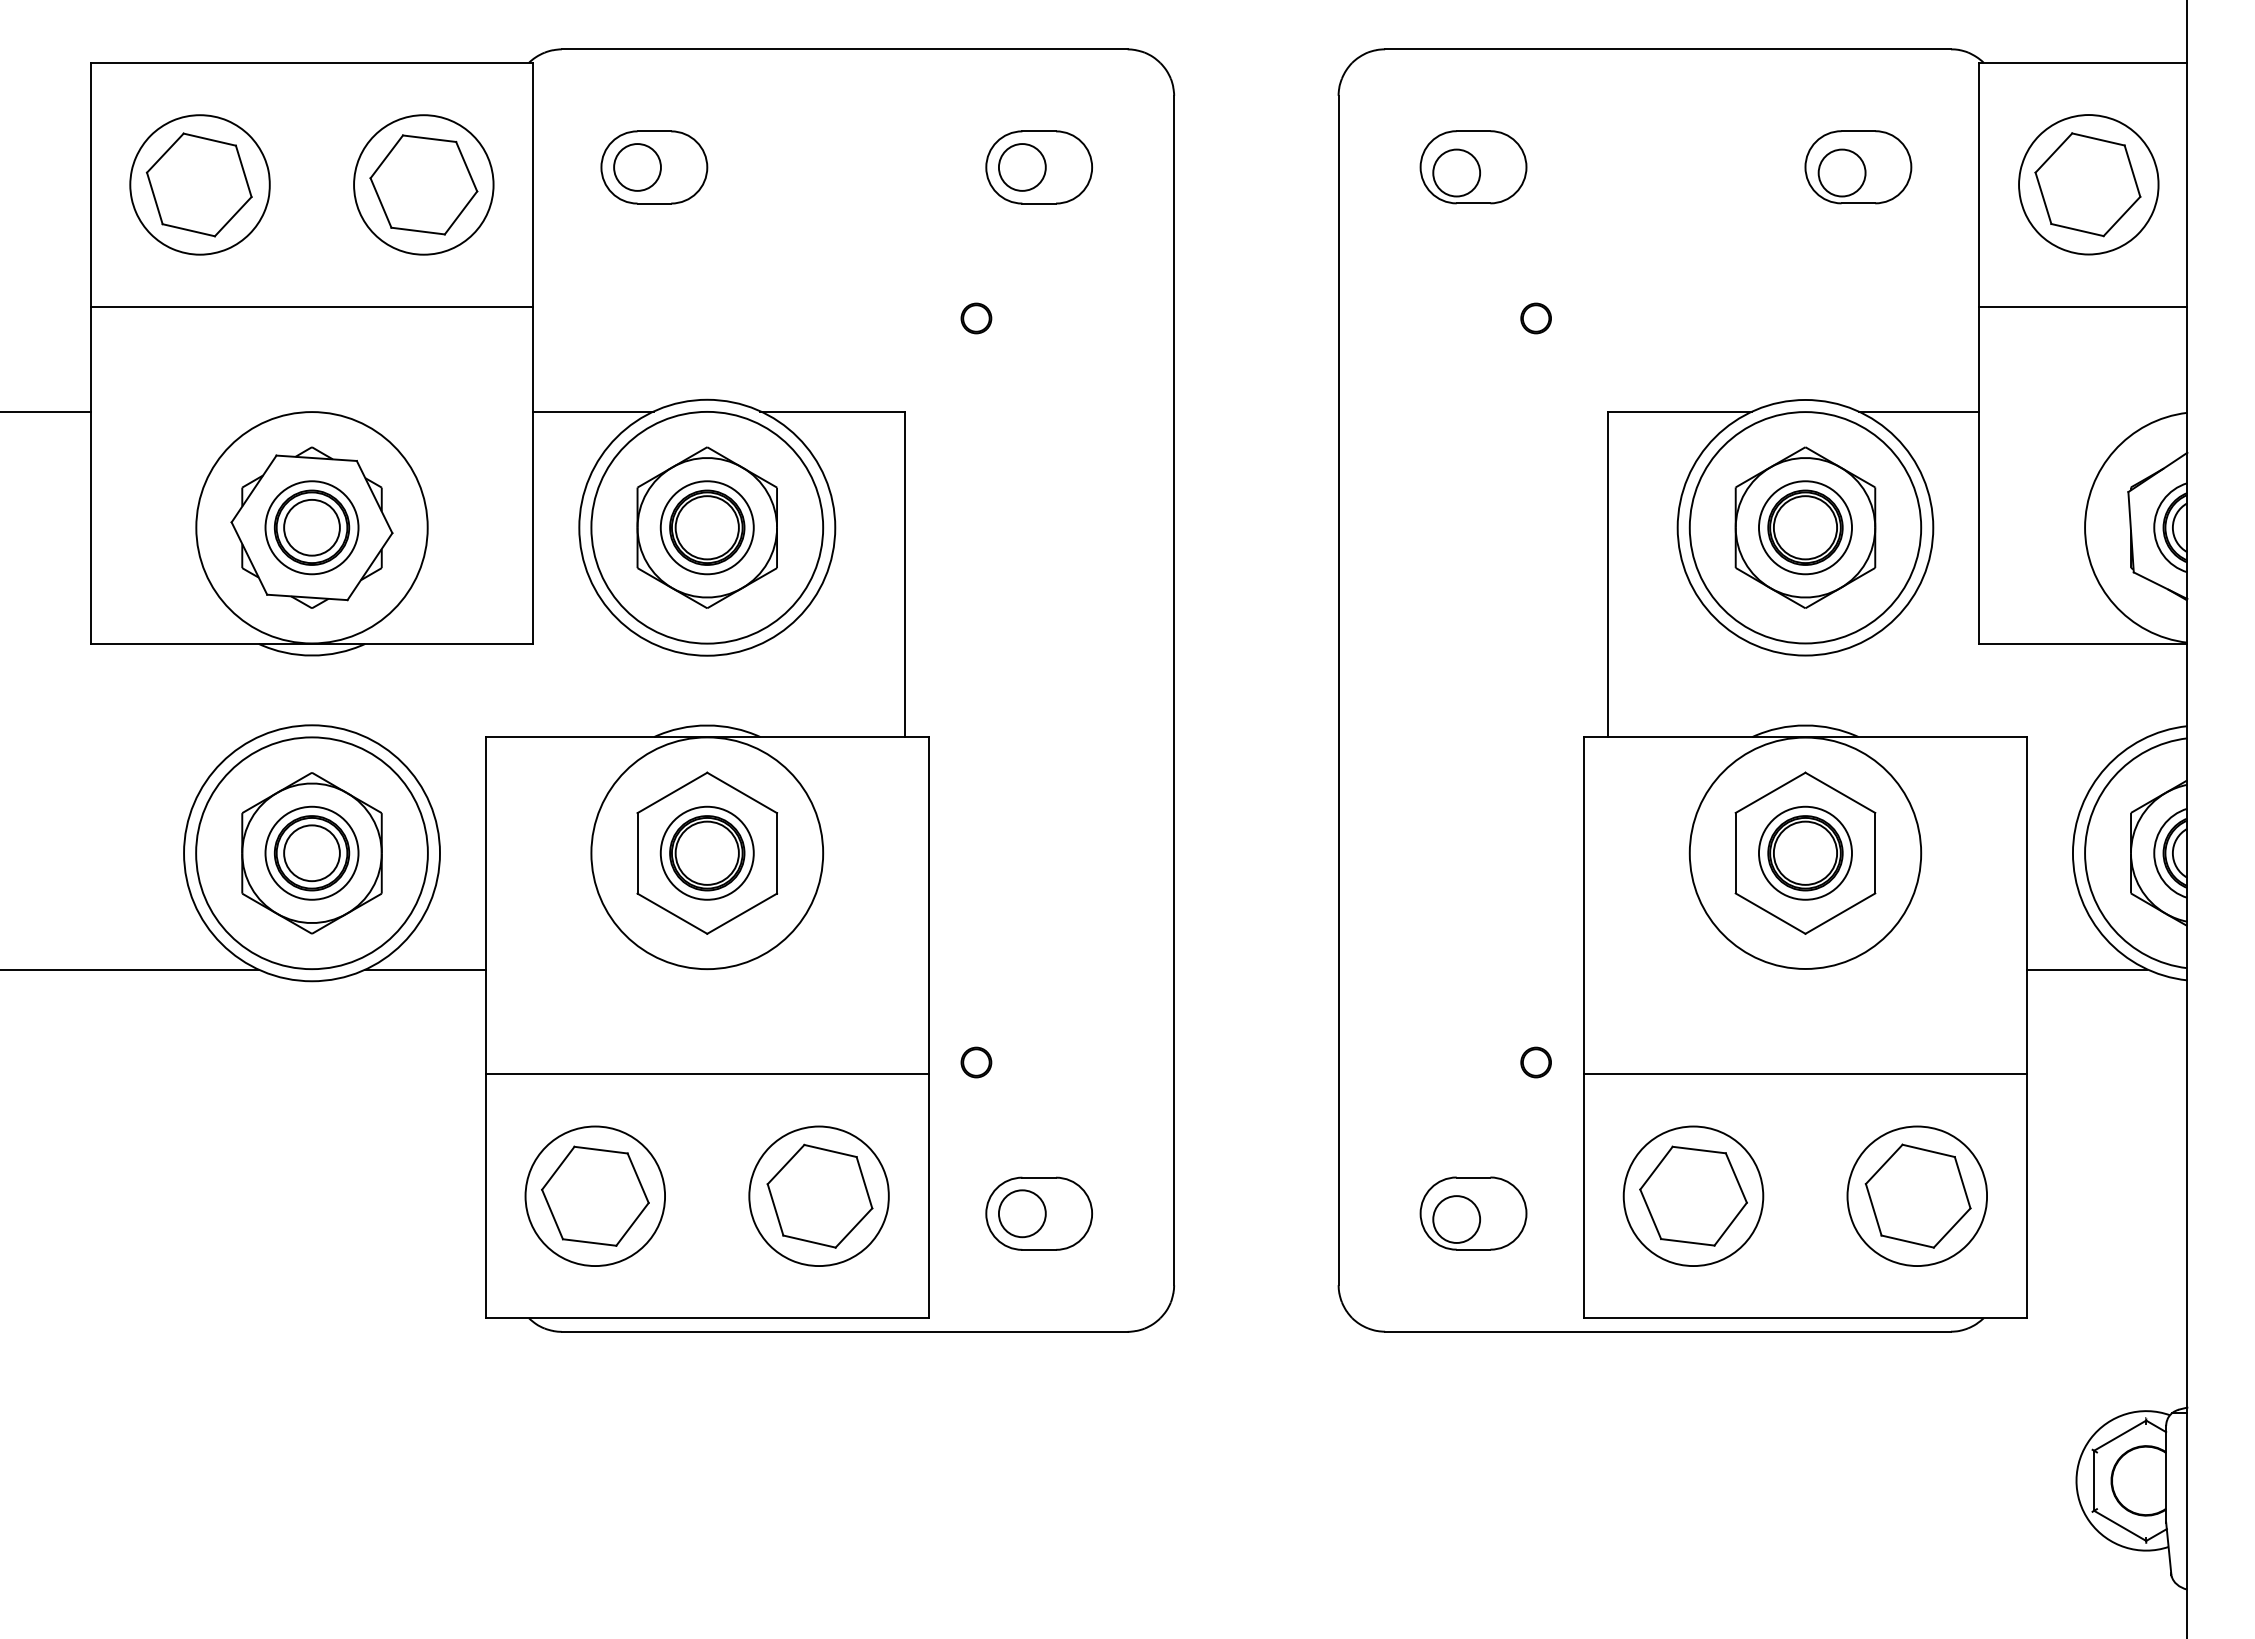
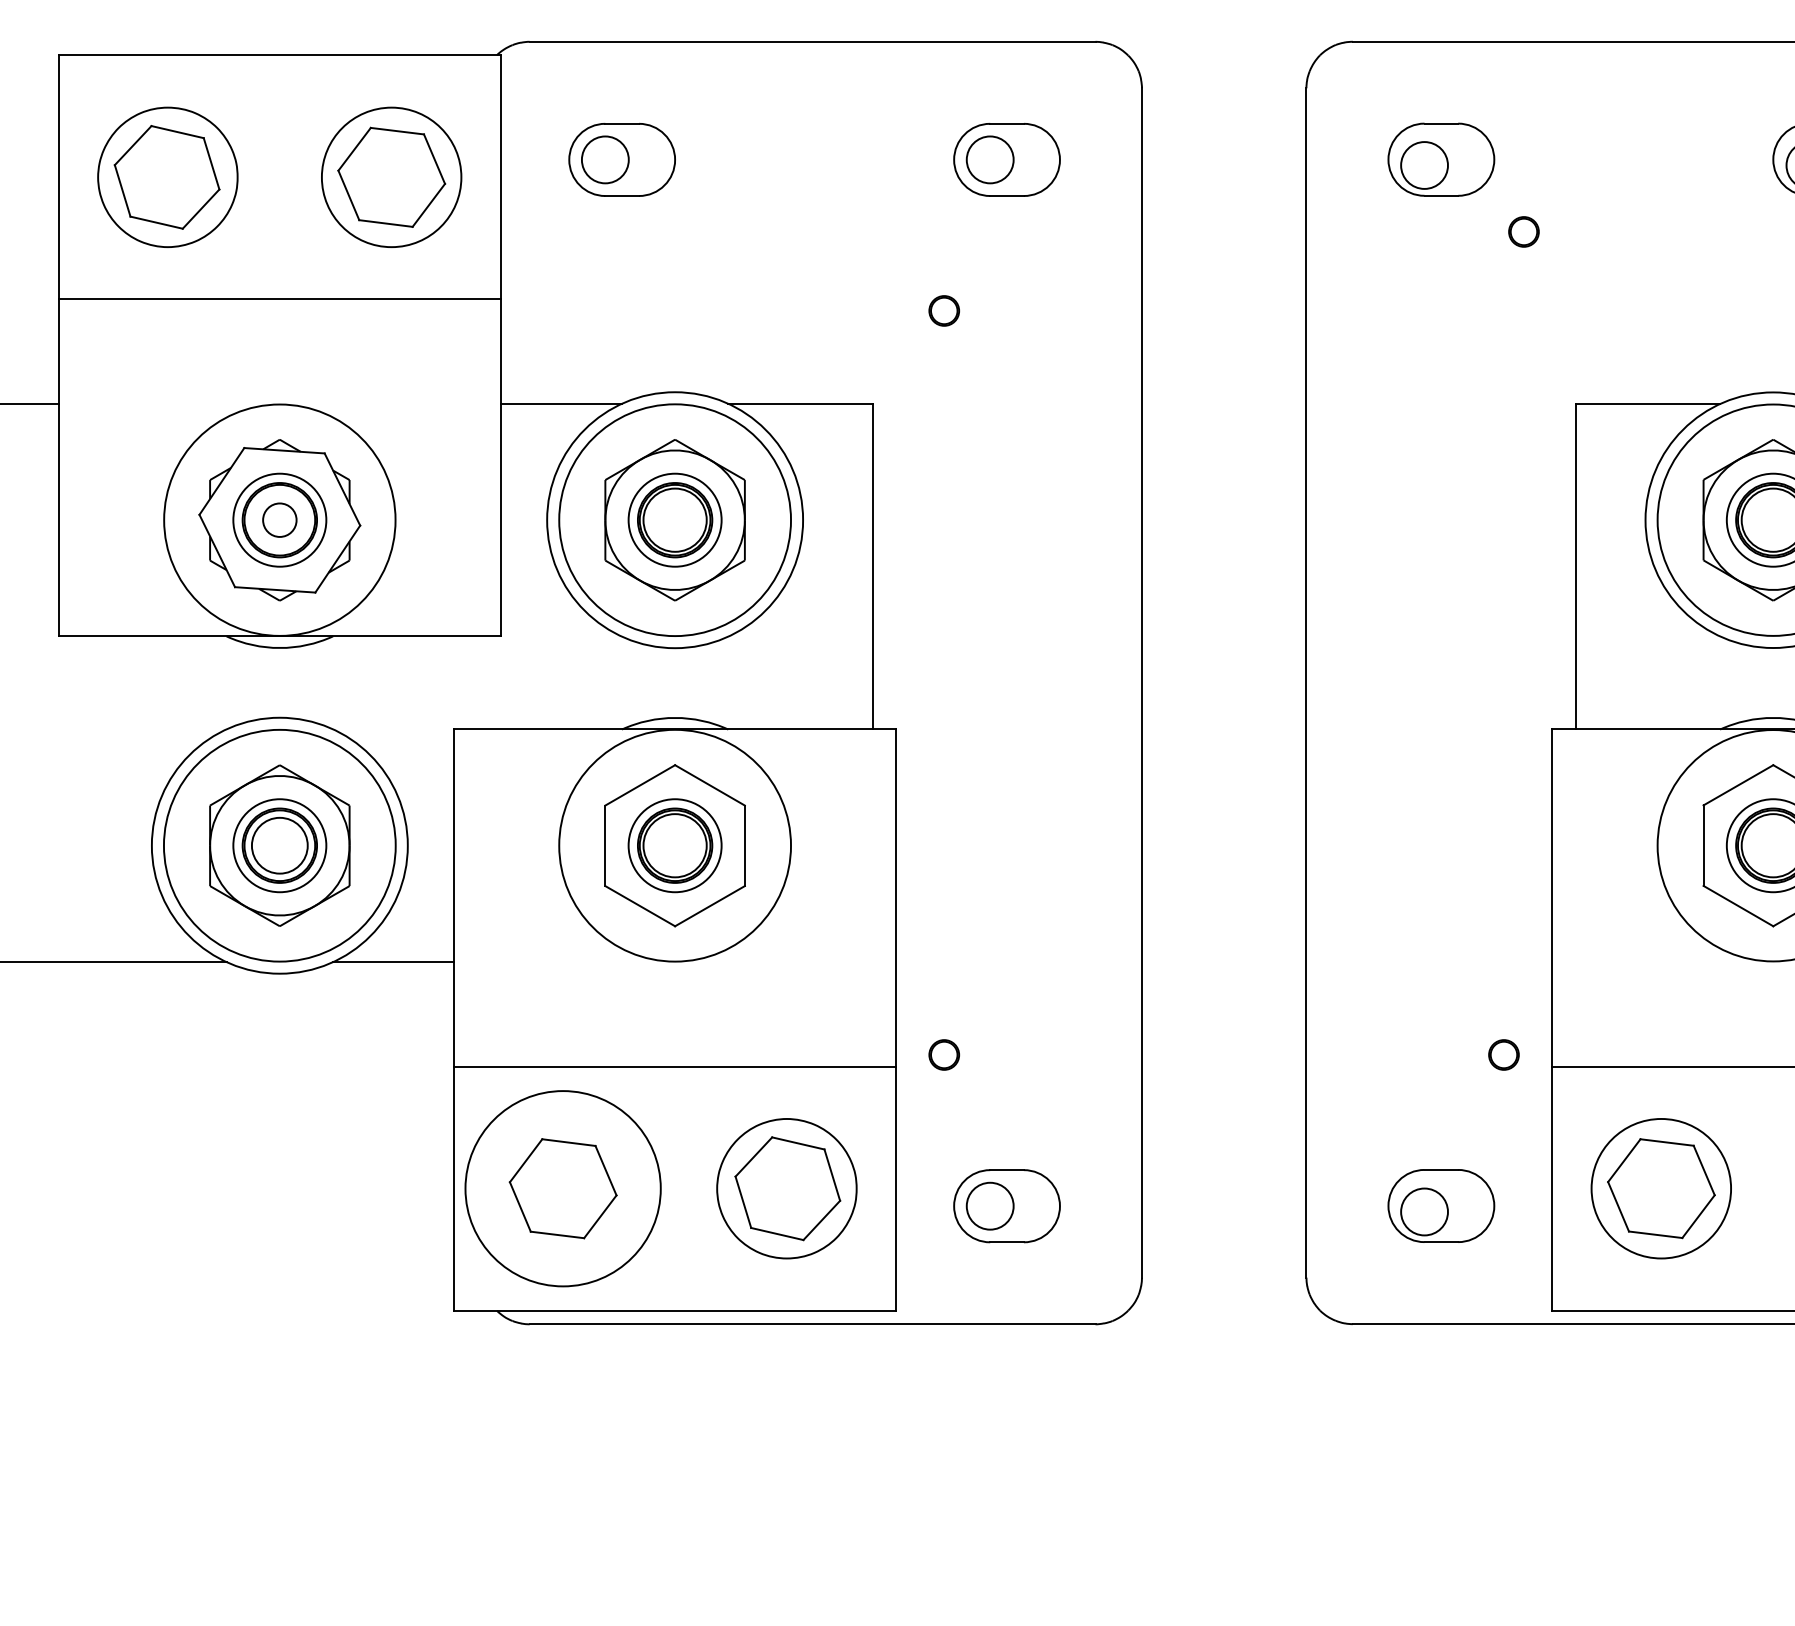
part: (1535, 318) -> (1523, 231), moved
circle: (311, 527) -> (279, 519), size x0.6
circle: (595, 1196) -> (563, 1188), size x1.4

